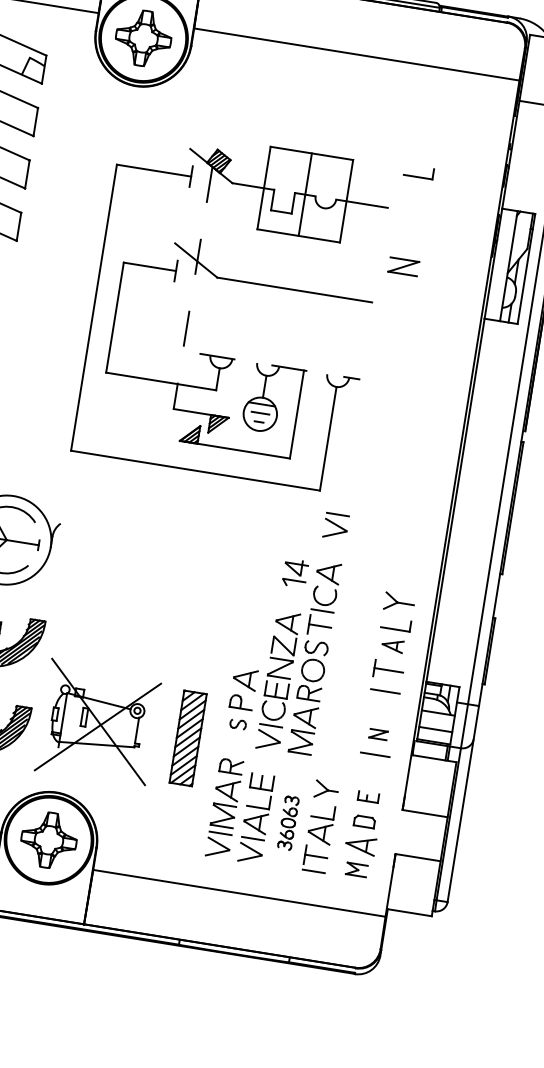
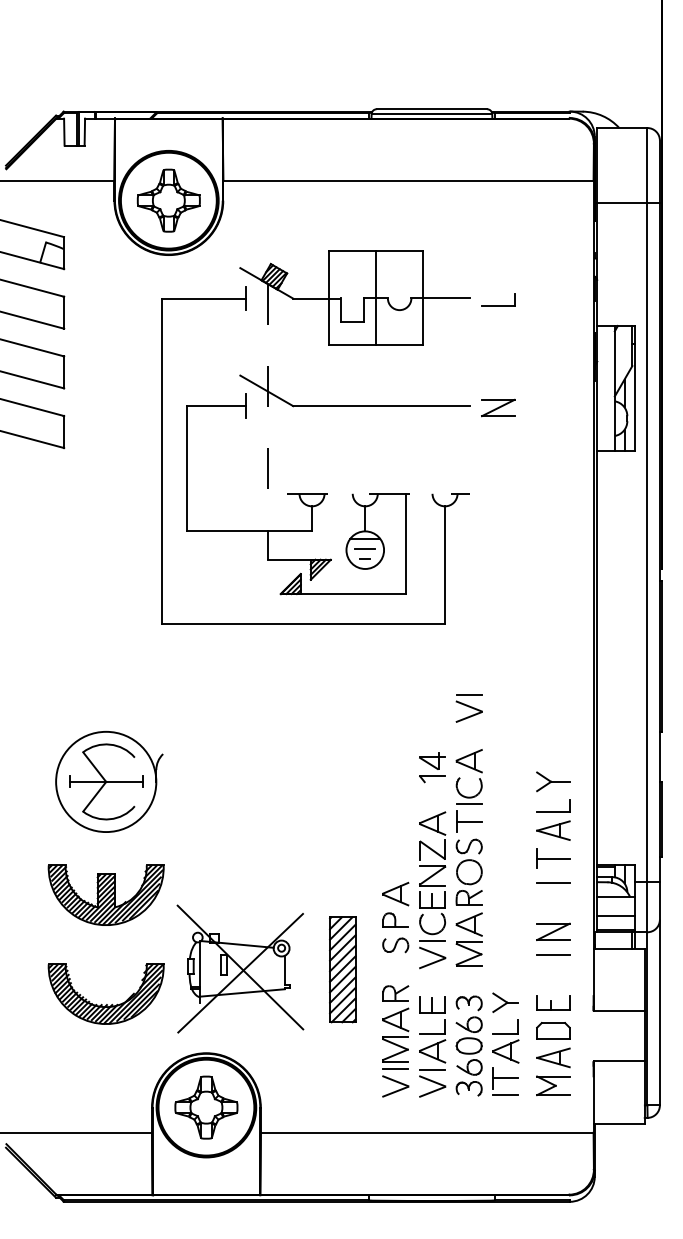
part: (236, 281) -> (315, 406), moved
part: (392, 645) -> (553, 830), size x1.43
part: (237, 724) -> (395, 945), size x1.43
part: (378, 734) -> (553, 931), size x1.67
part: (368, 796) -> (553, 1002), size x1.43
part: (364, 821) -> (553, 1030), size x1.43
part: (287, 822) -> (468, 1045), size x1.67
part: (356, 869) -> (553, 1085), size x1.43

